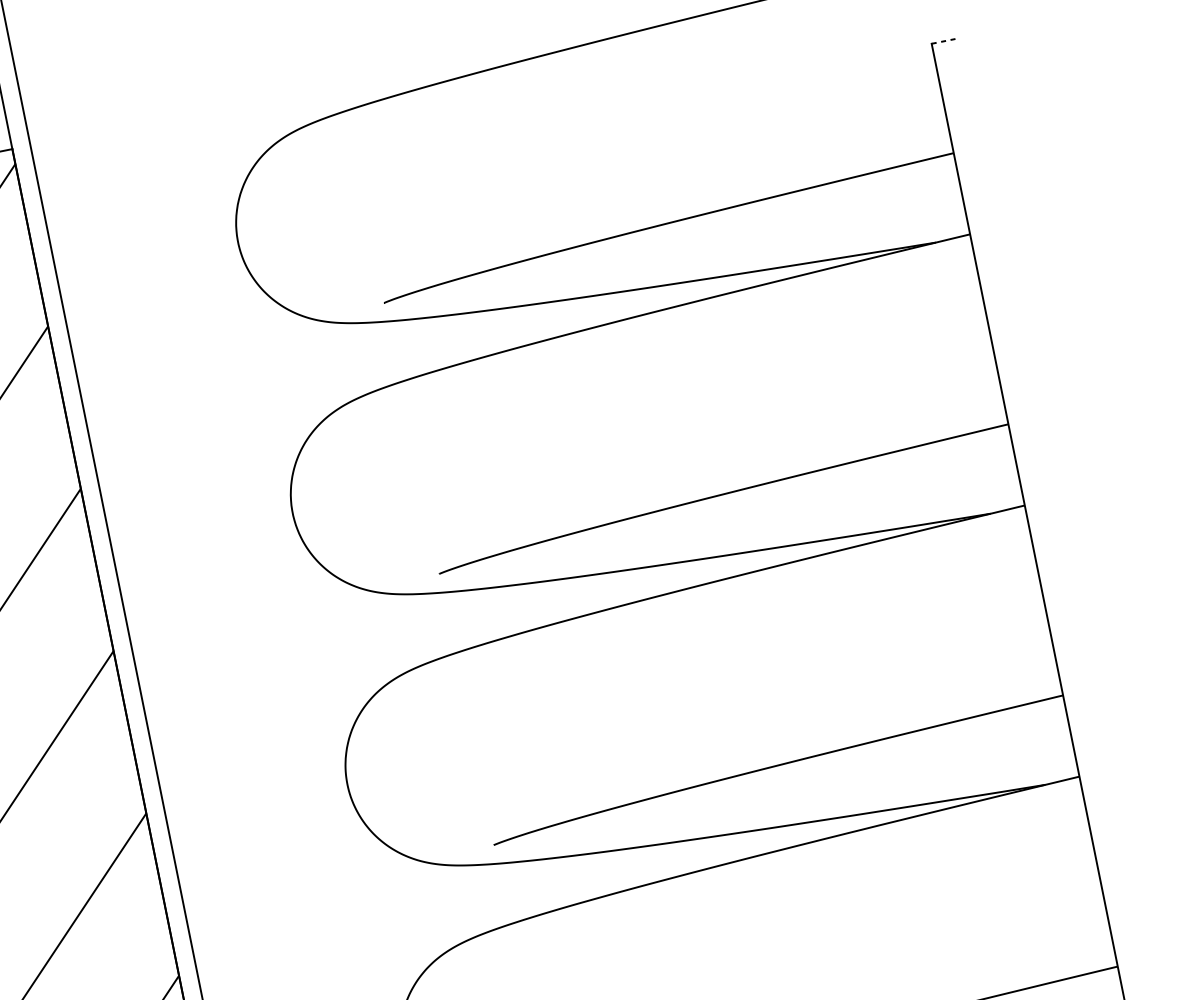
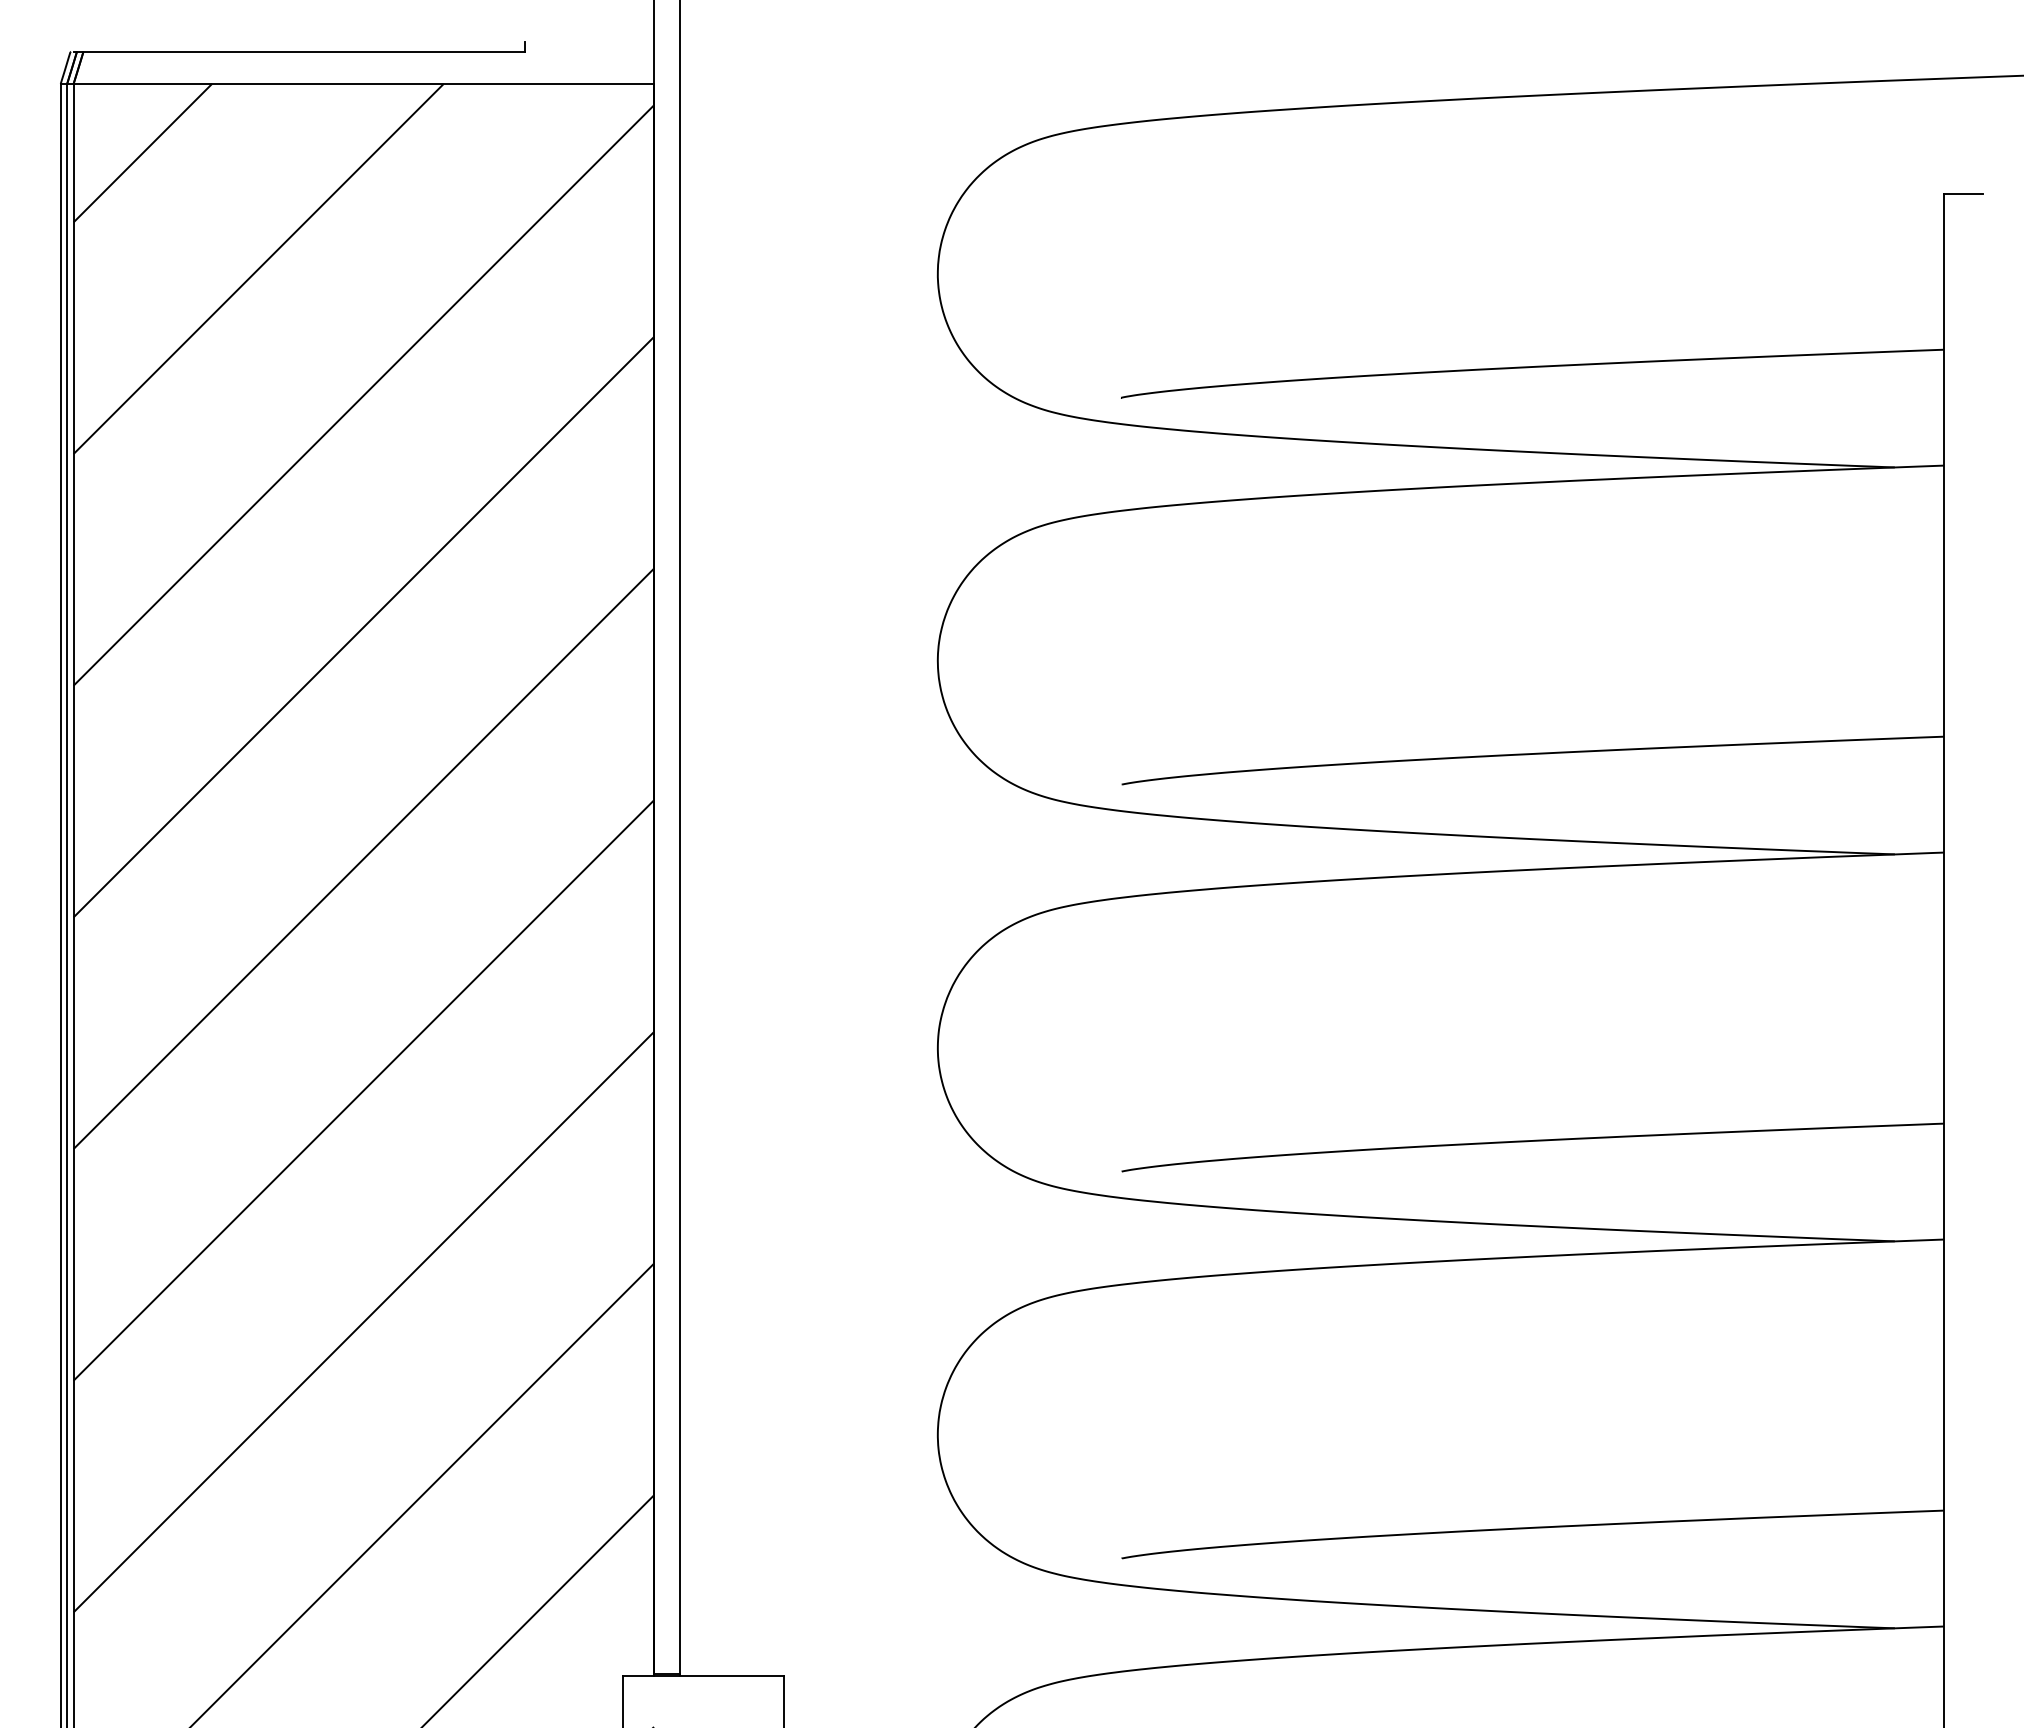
line: (945, 40) -> (1963, 193), dashed -> solid

